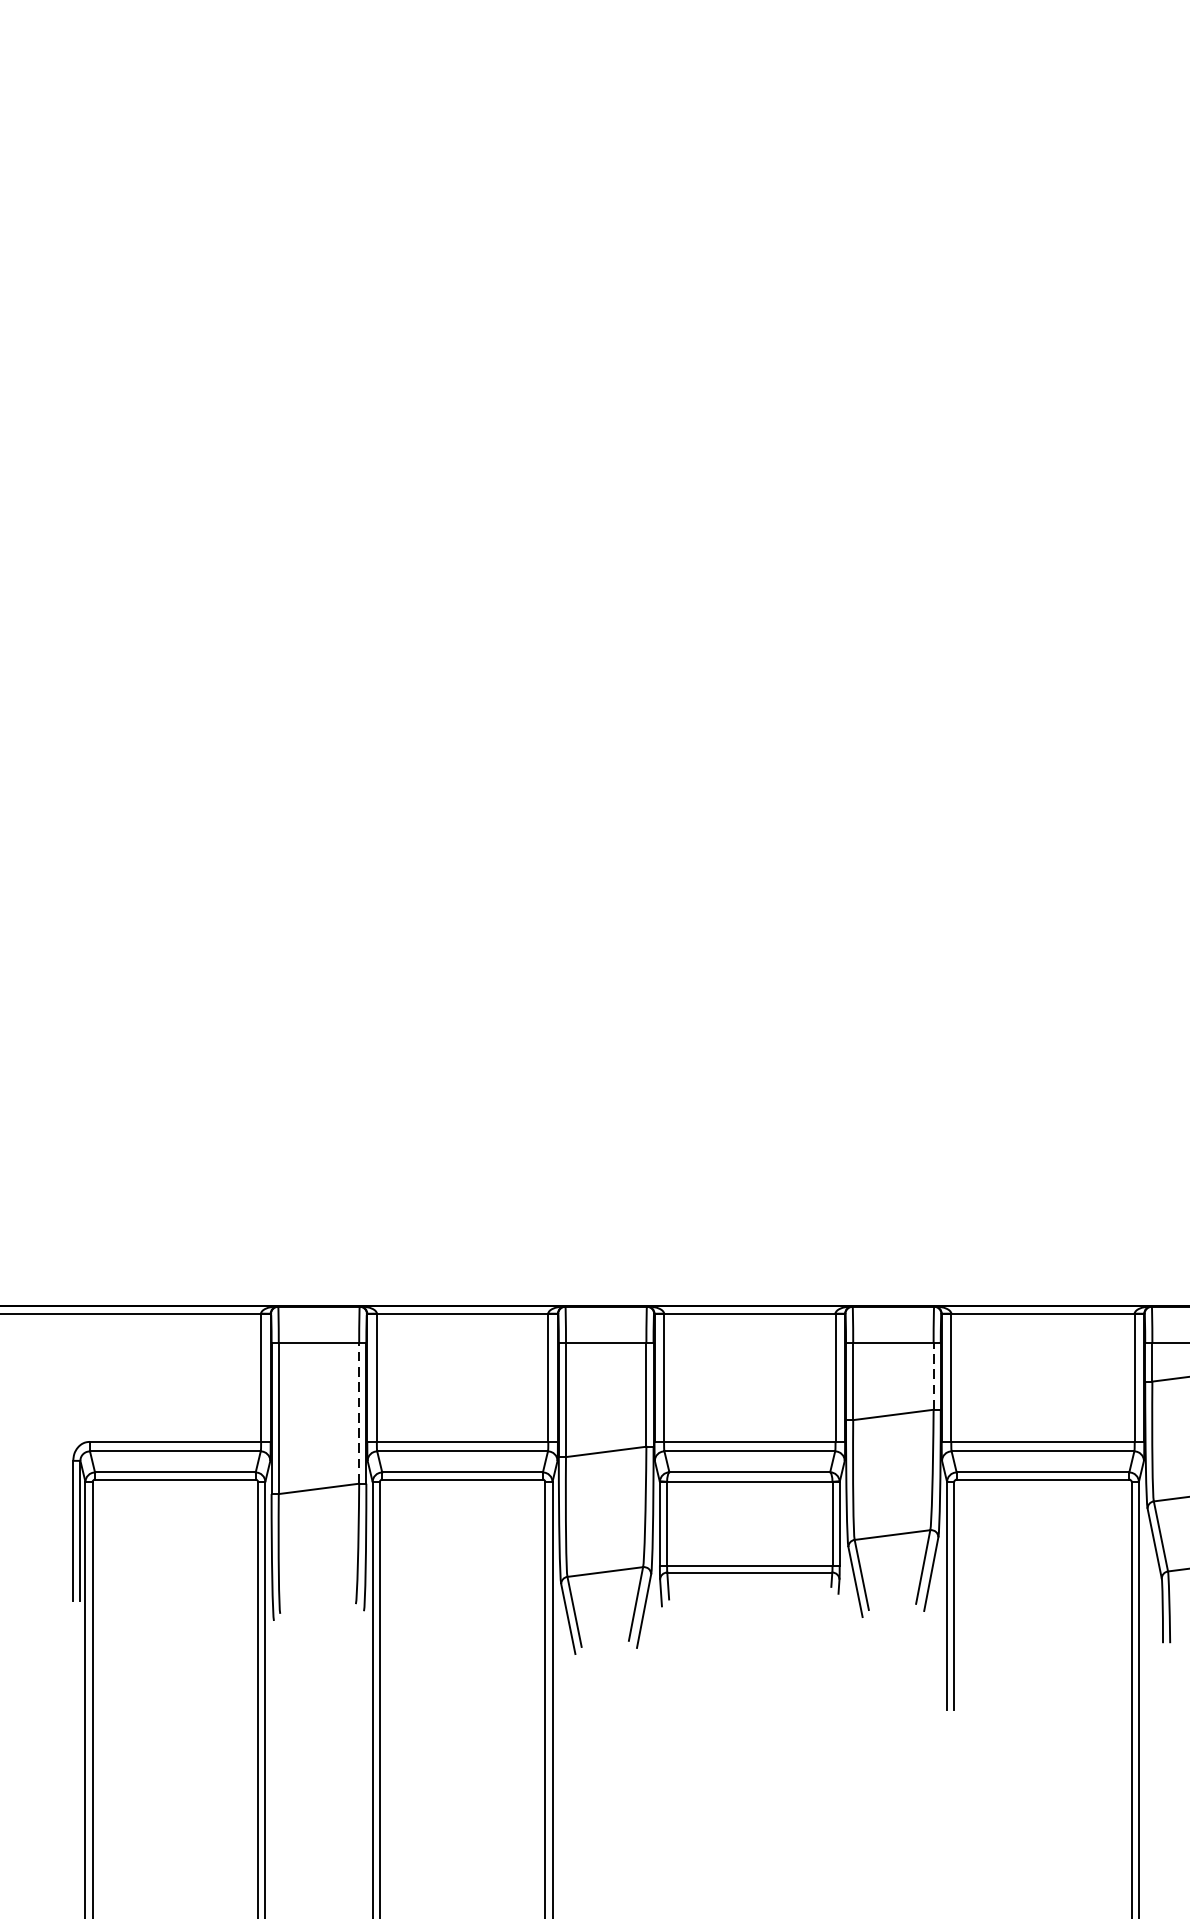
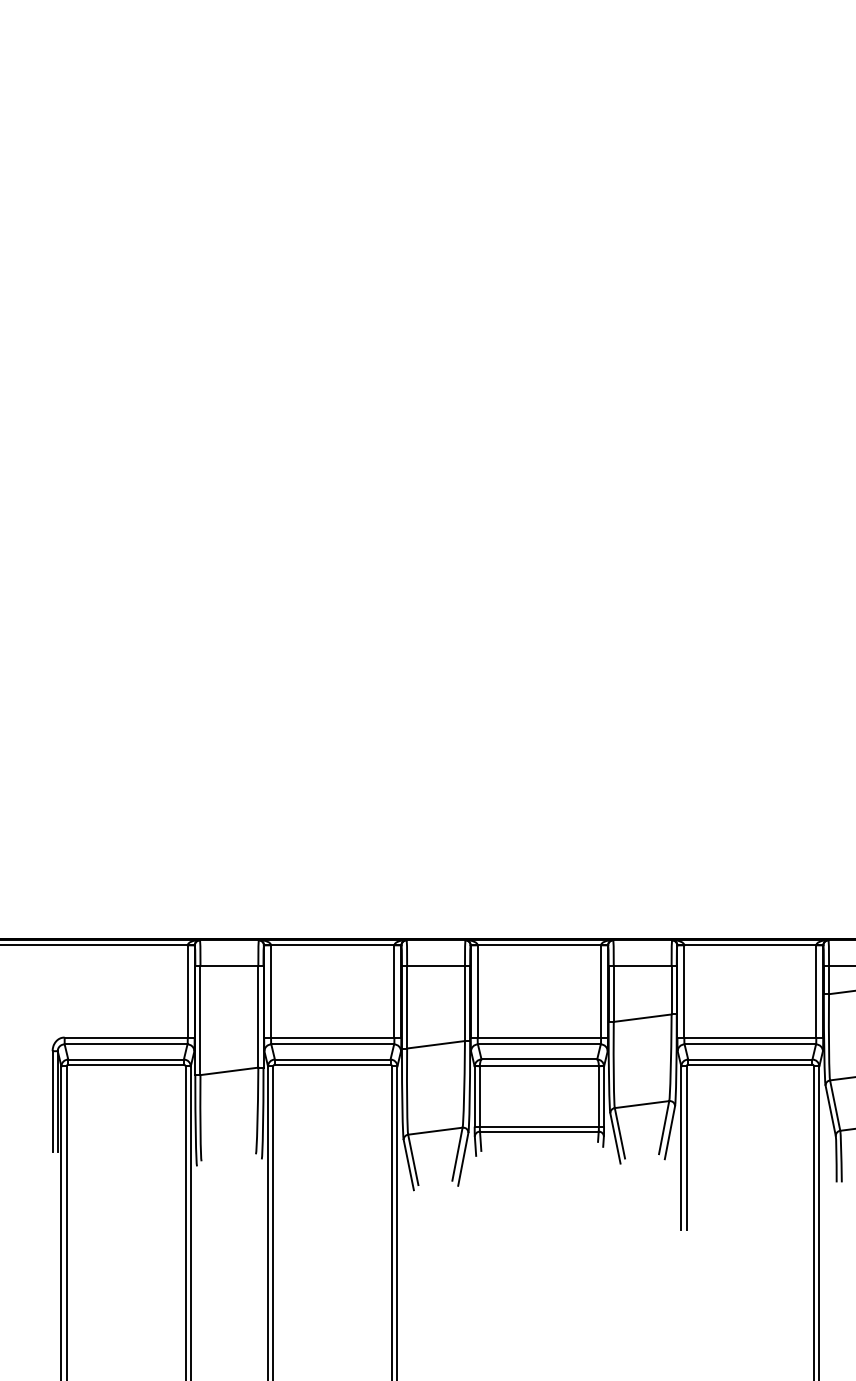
line: (933, 1375) -> (671, 989), dashed -> solid
line: (359, 1412) -> (258, 1016), dashed -> solid

